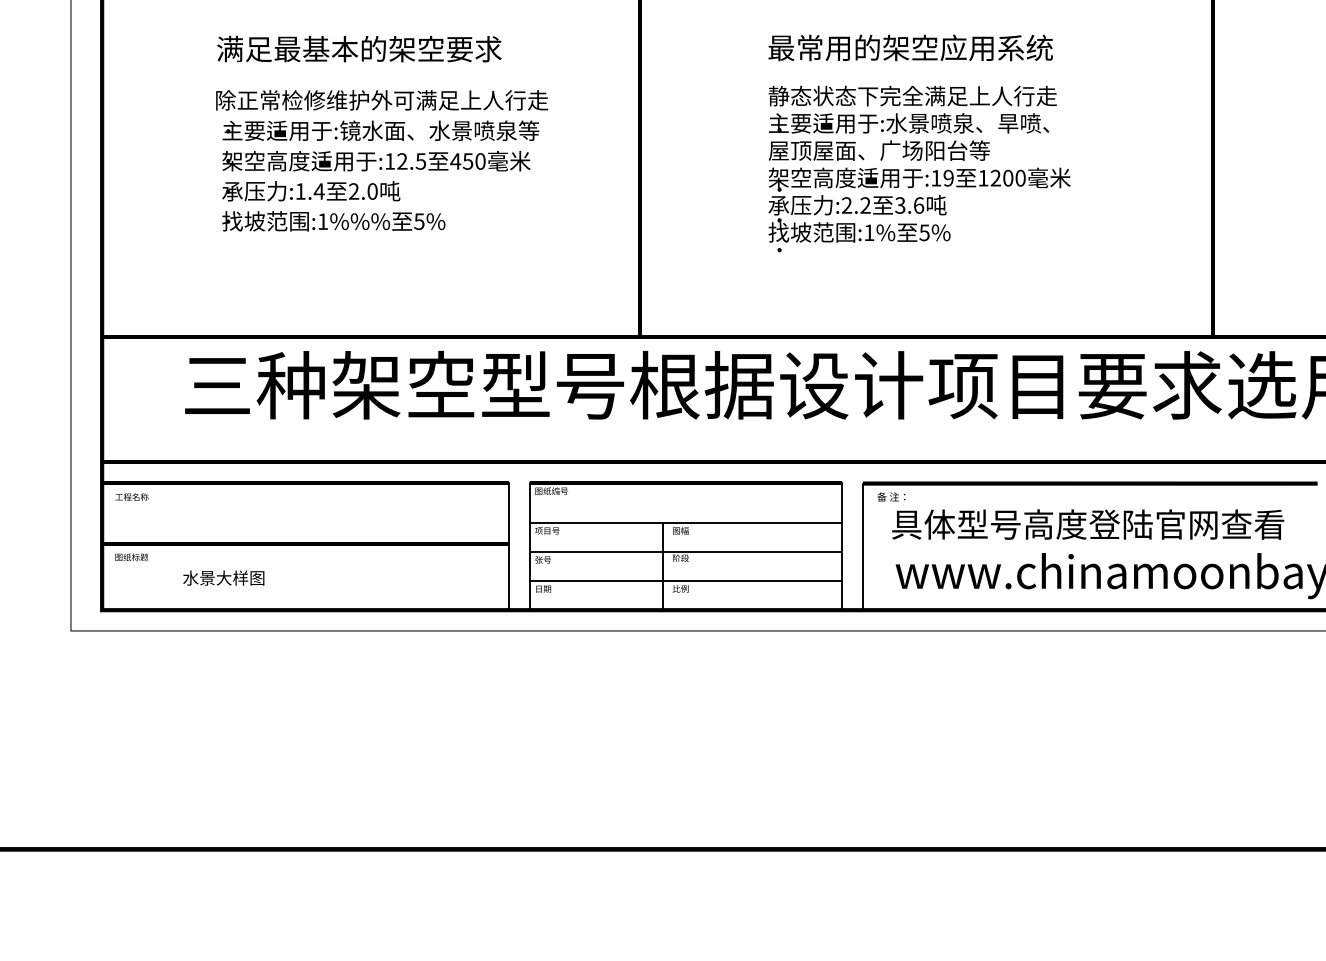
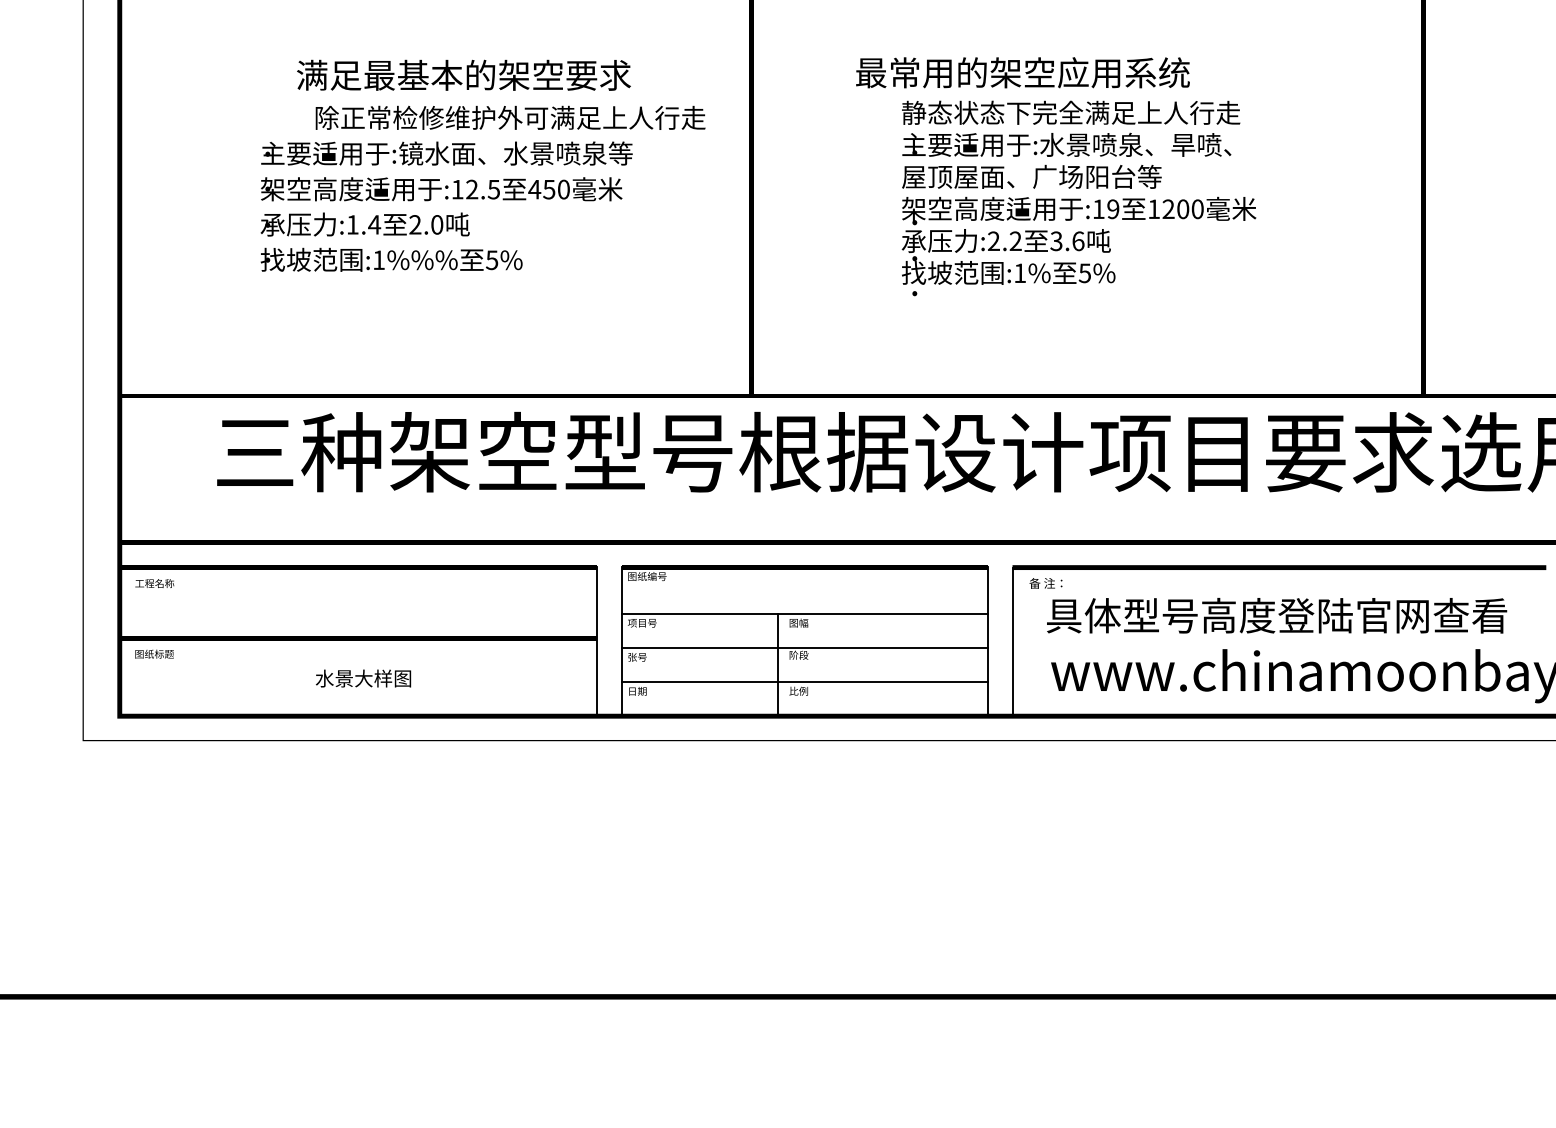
text: (910, 47) -> (1022, 72), moved
text: (359, 49) -> (464, 75), moved
text: (382, 100) -> (511, 118), moved
text: (223, 577) -> (363, 677), moved

